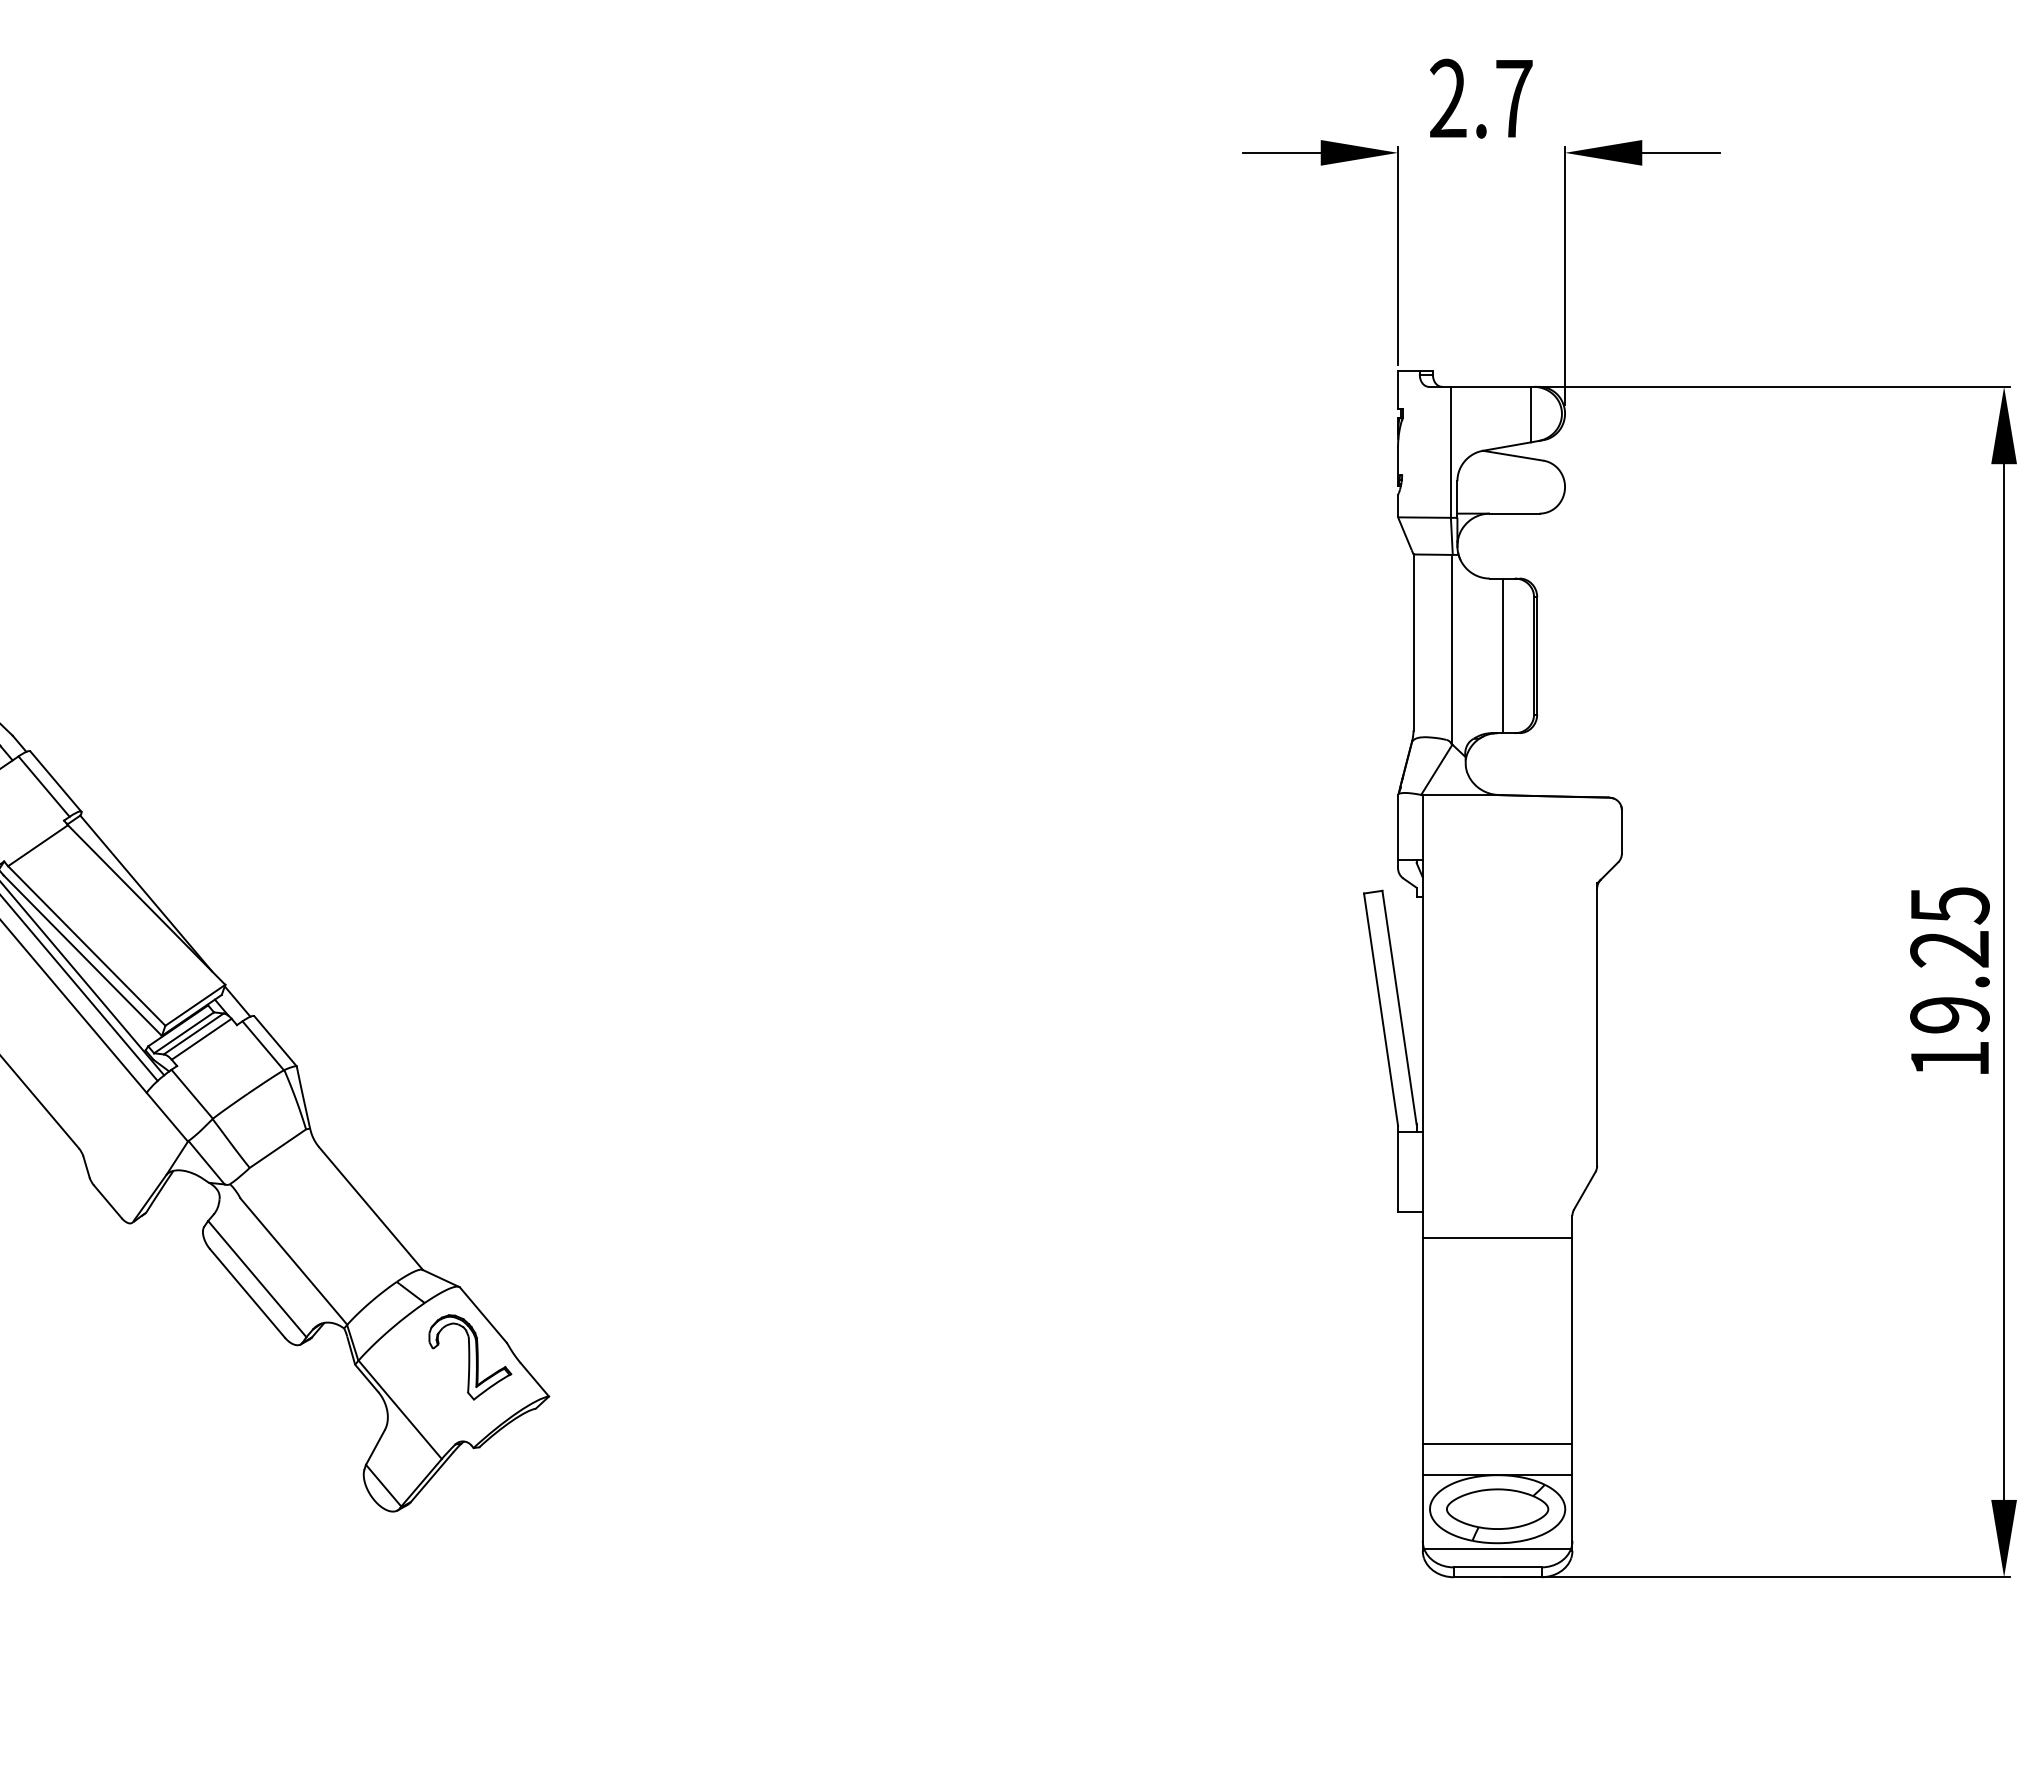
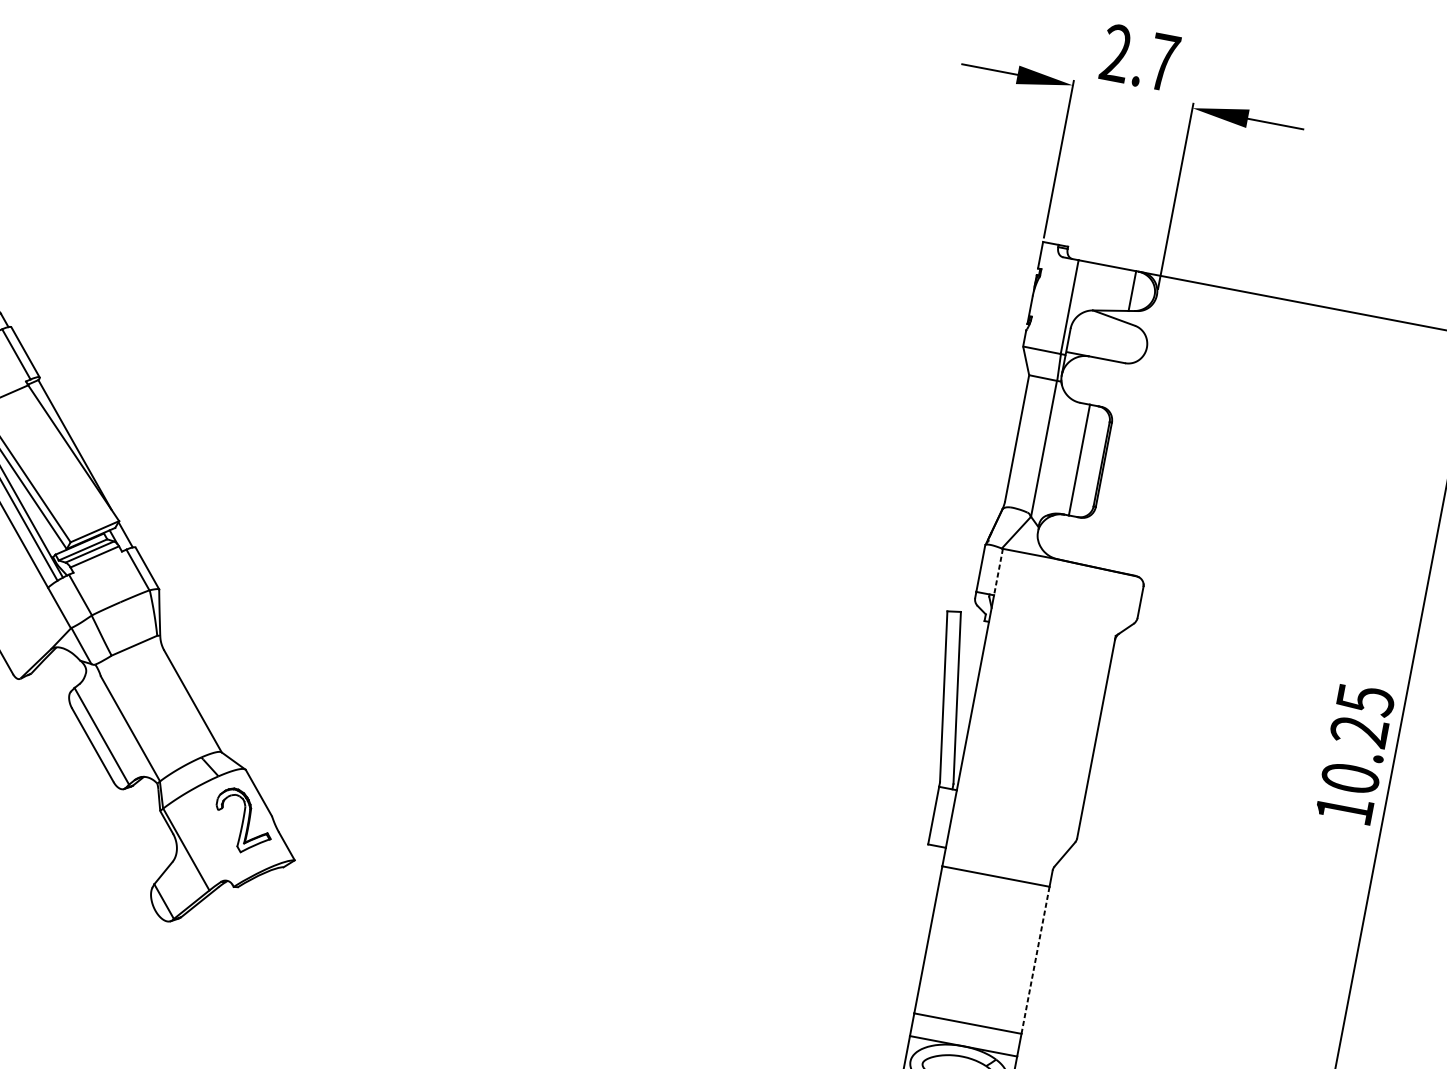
line: (1422, 828) -> (998, 572), solid -> dashed
text: (1949, 1015) -> (1350, 778), 19.25 -> 10.25
line: (1572, 1340) -> (1035, 960), solid -> dashed

